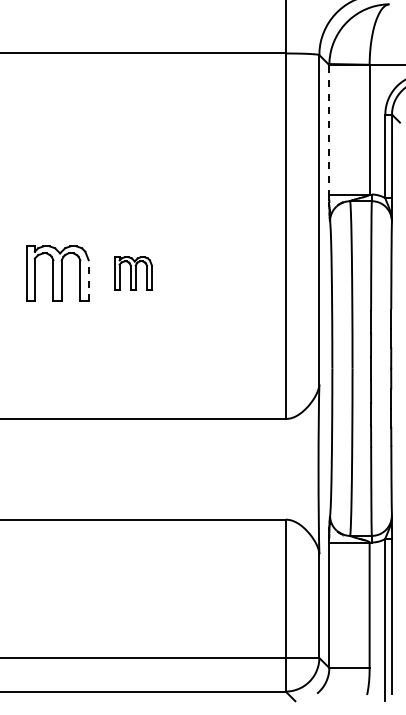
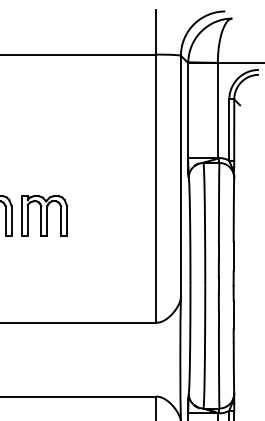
line: (329, 130) -> (188, 111), dashed -> solid
part: (133, 273) -> (44, 216), size x1.67
line: (88, 280) -> (11, 221), dashed -> solid

